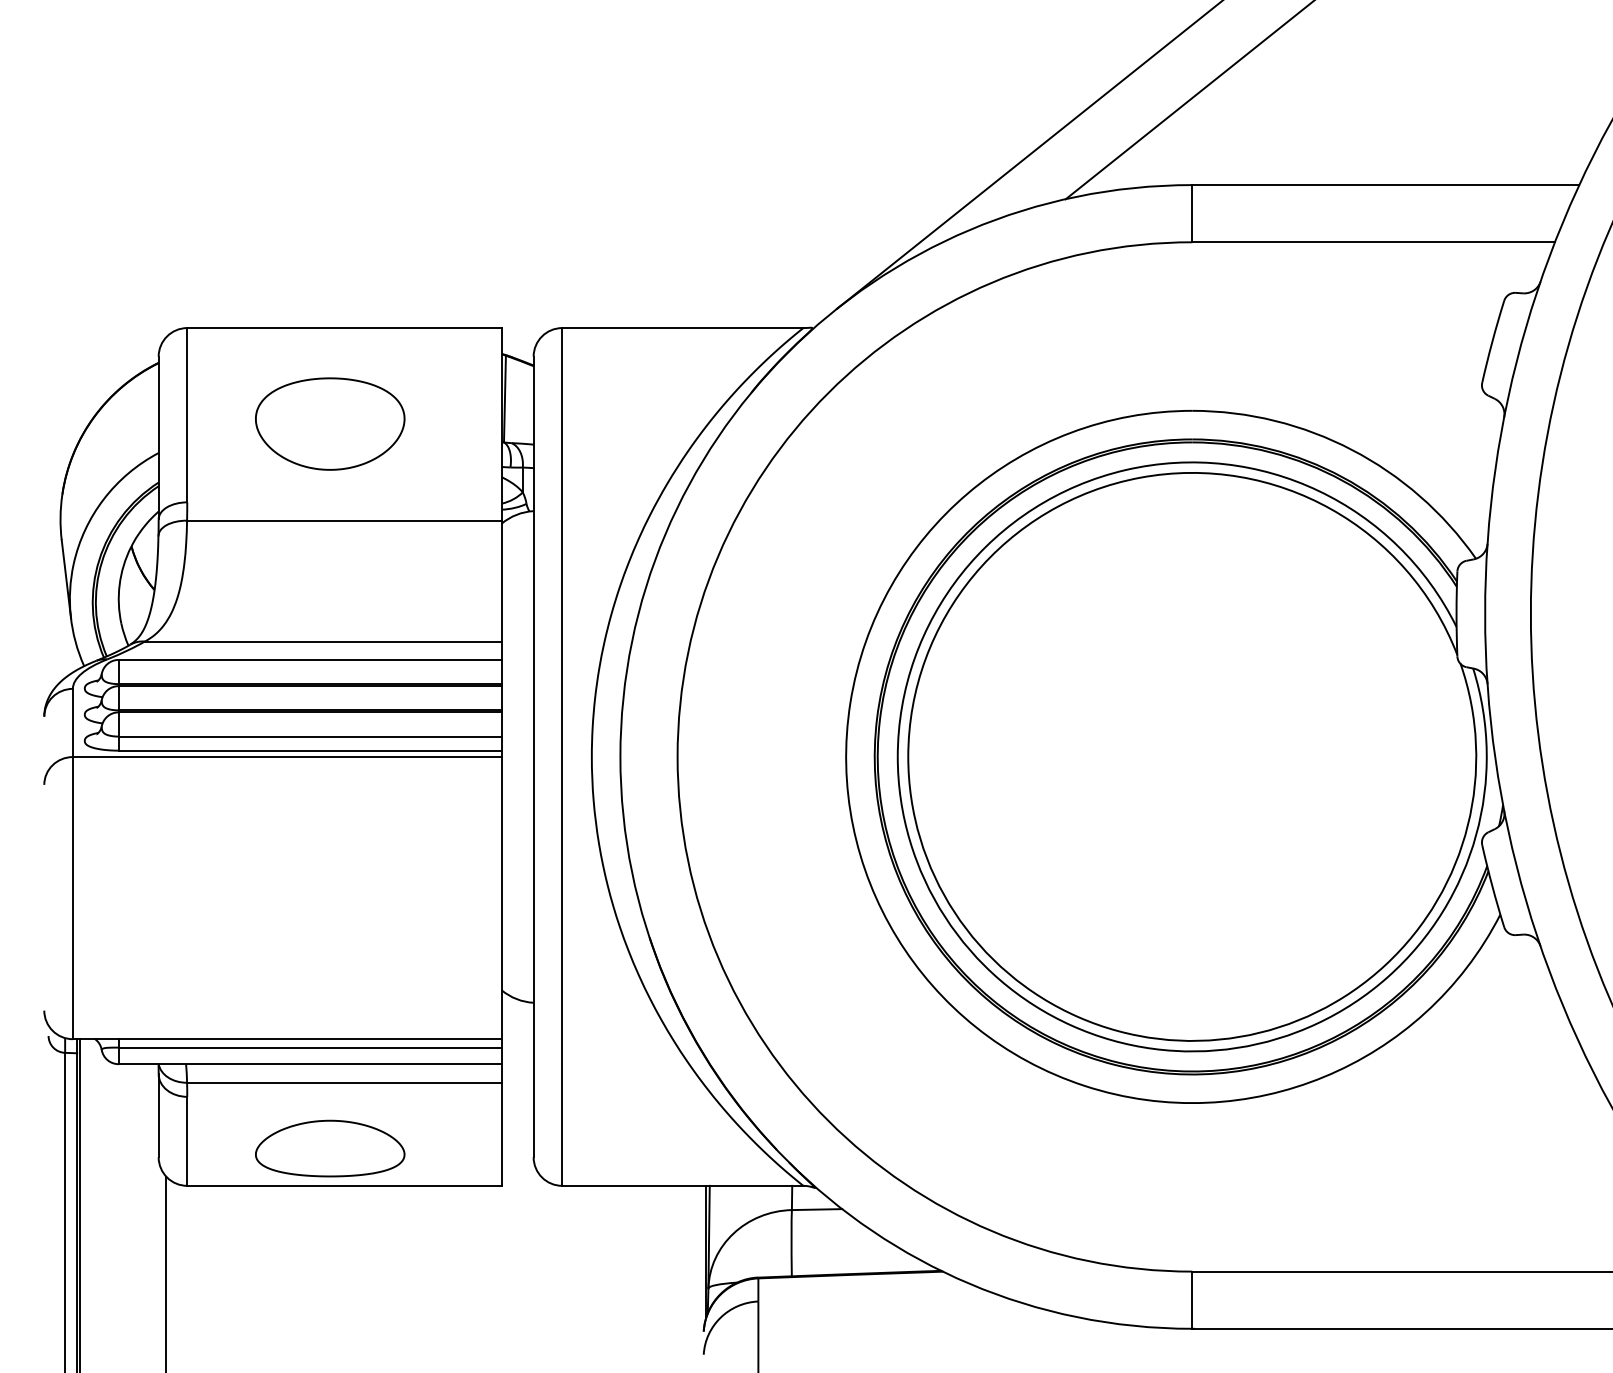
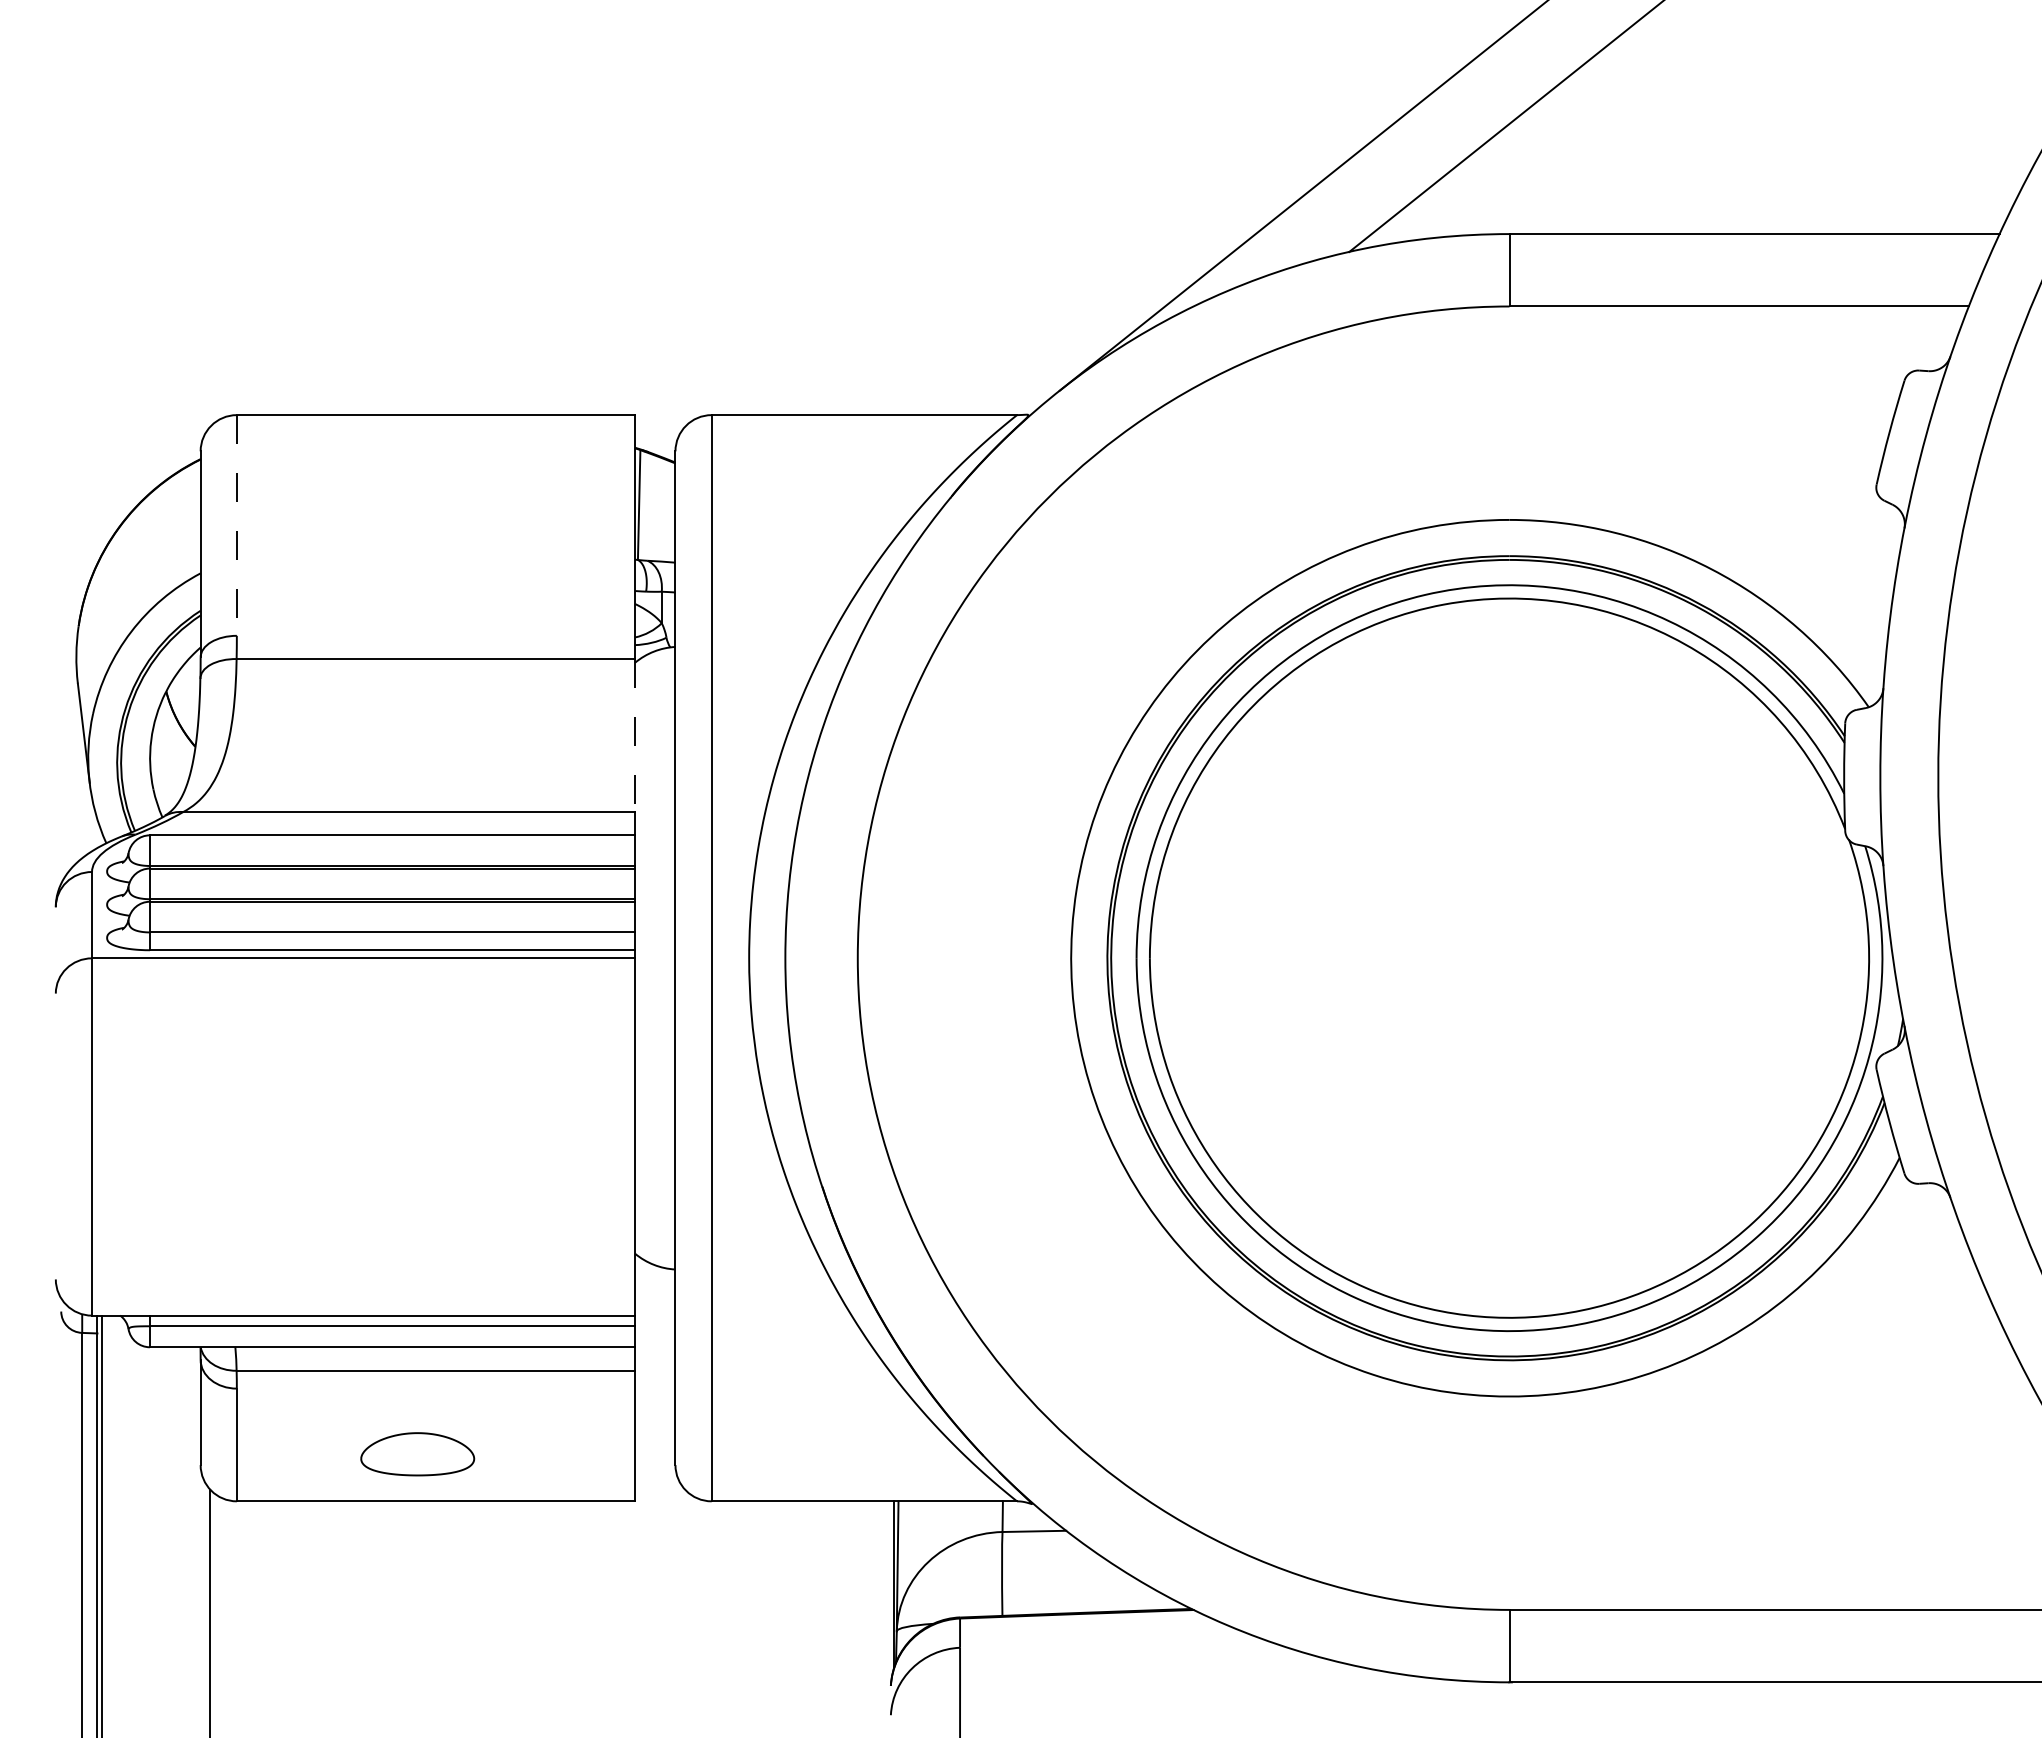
line: (186, 415) -> (236, 525), solid -> dashed
part: (329, 423) -> (417, 536), removed
line: (502, 581) -> (635, 735), solid -> dashed
part: (329, 1148) -> (417, 1454), size x0.6

